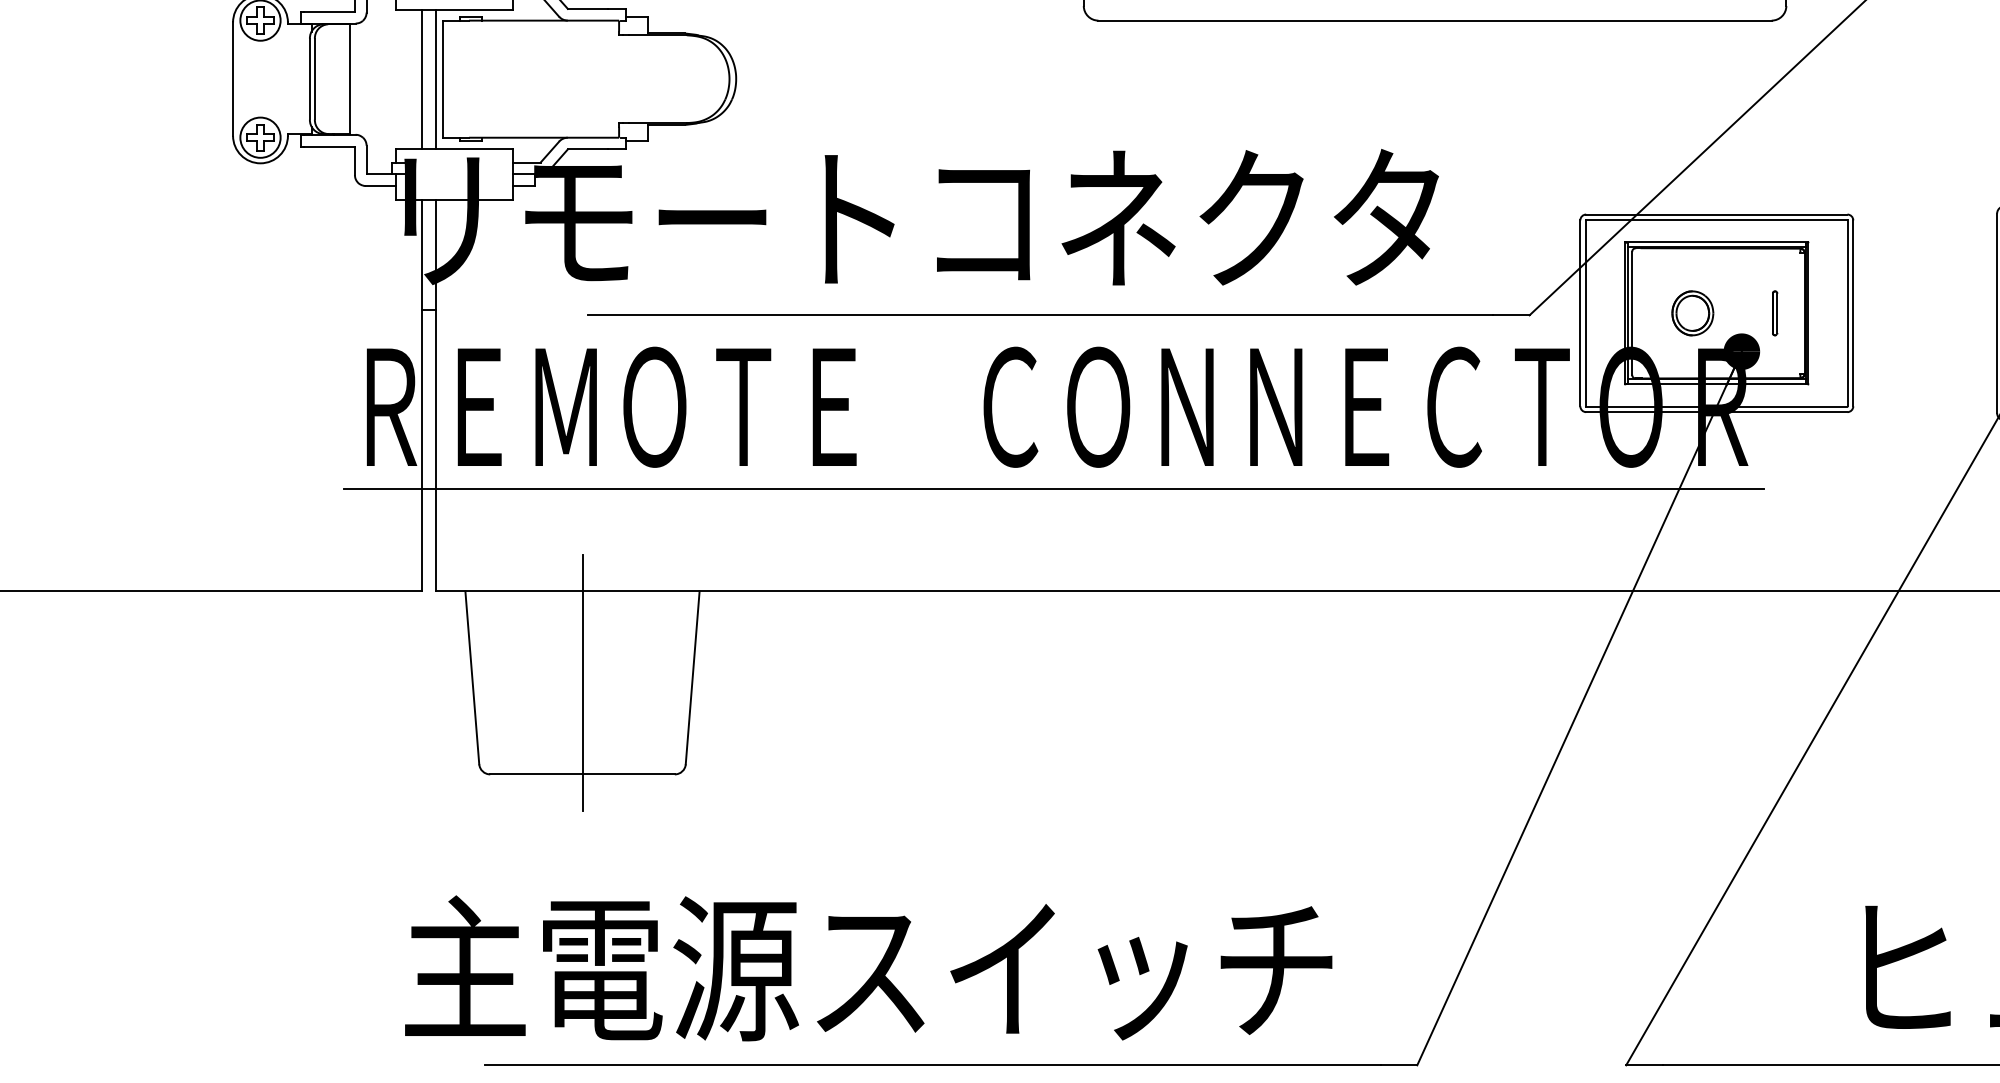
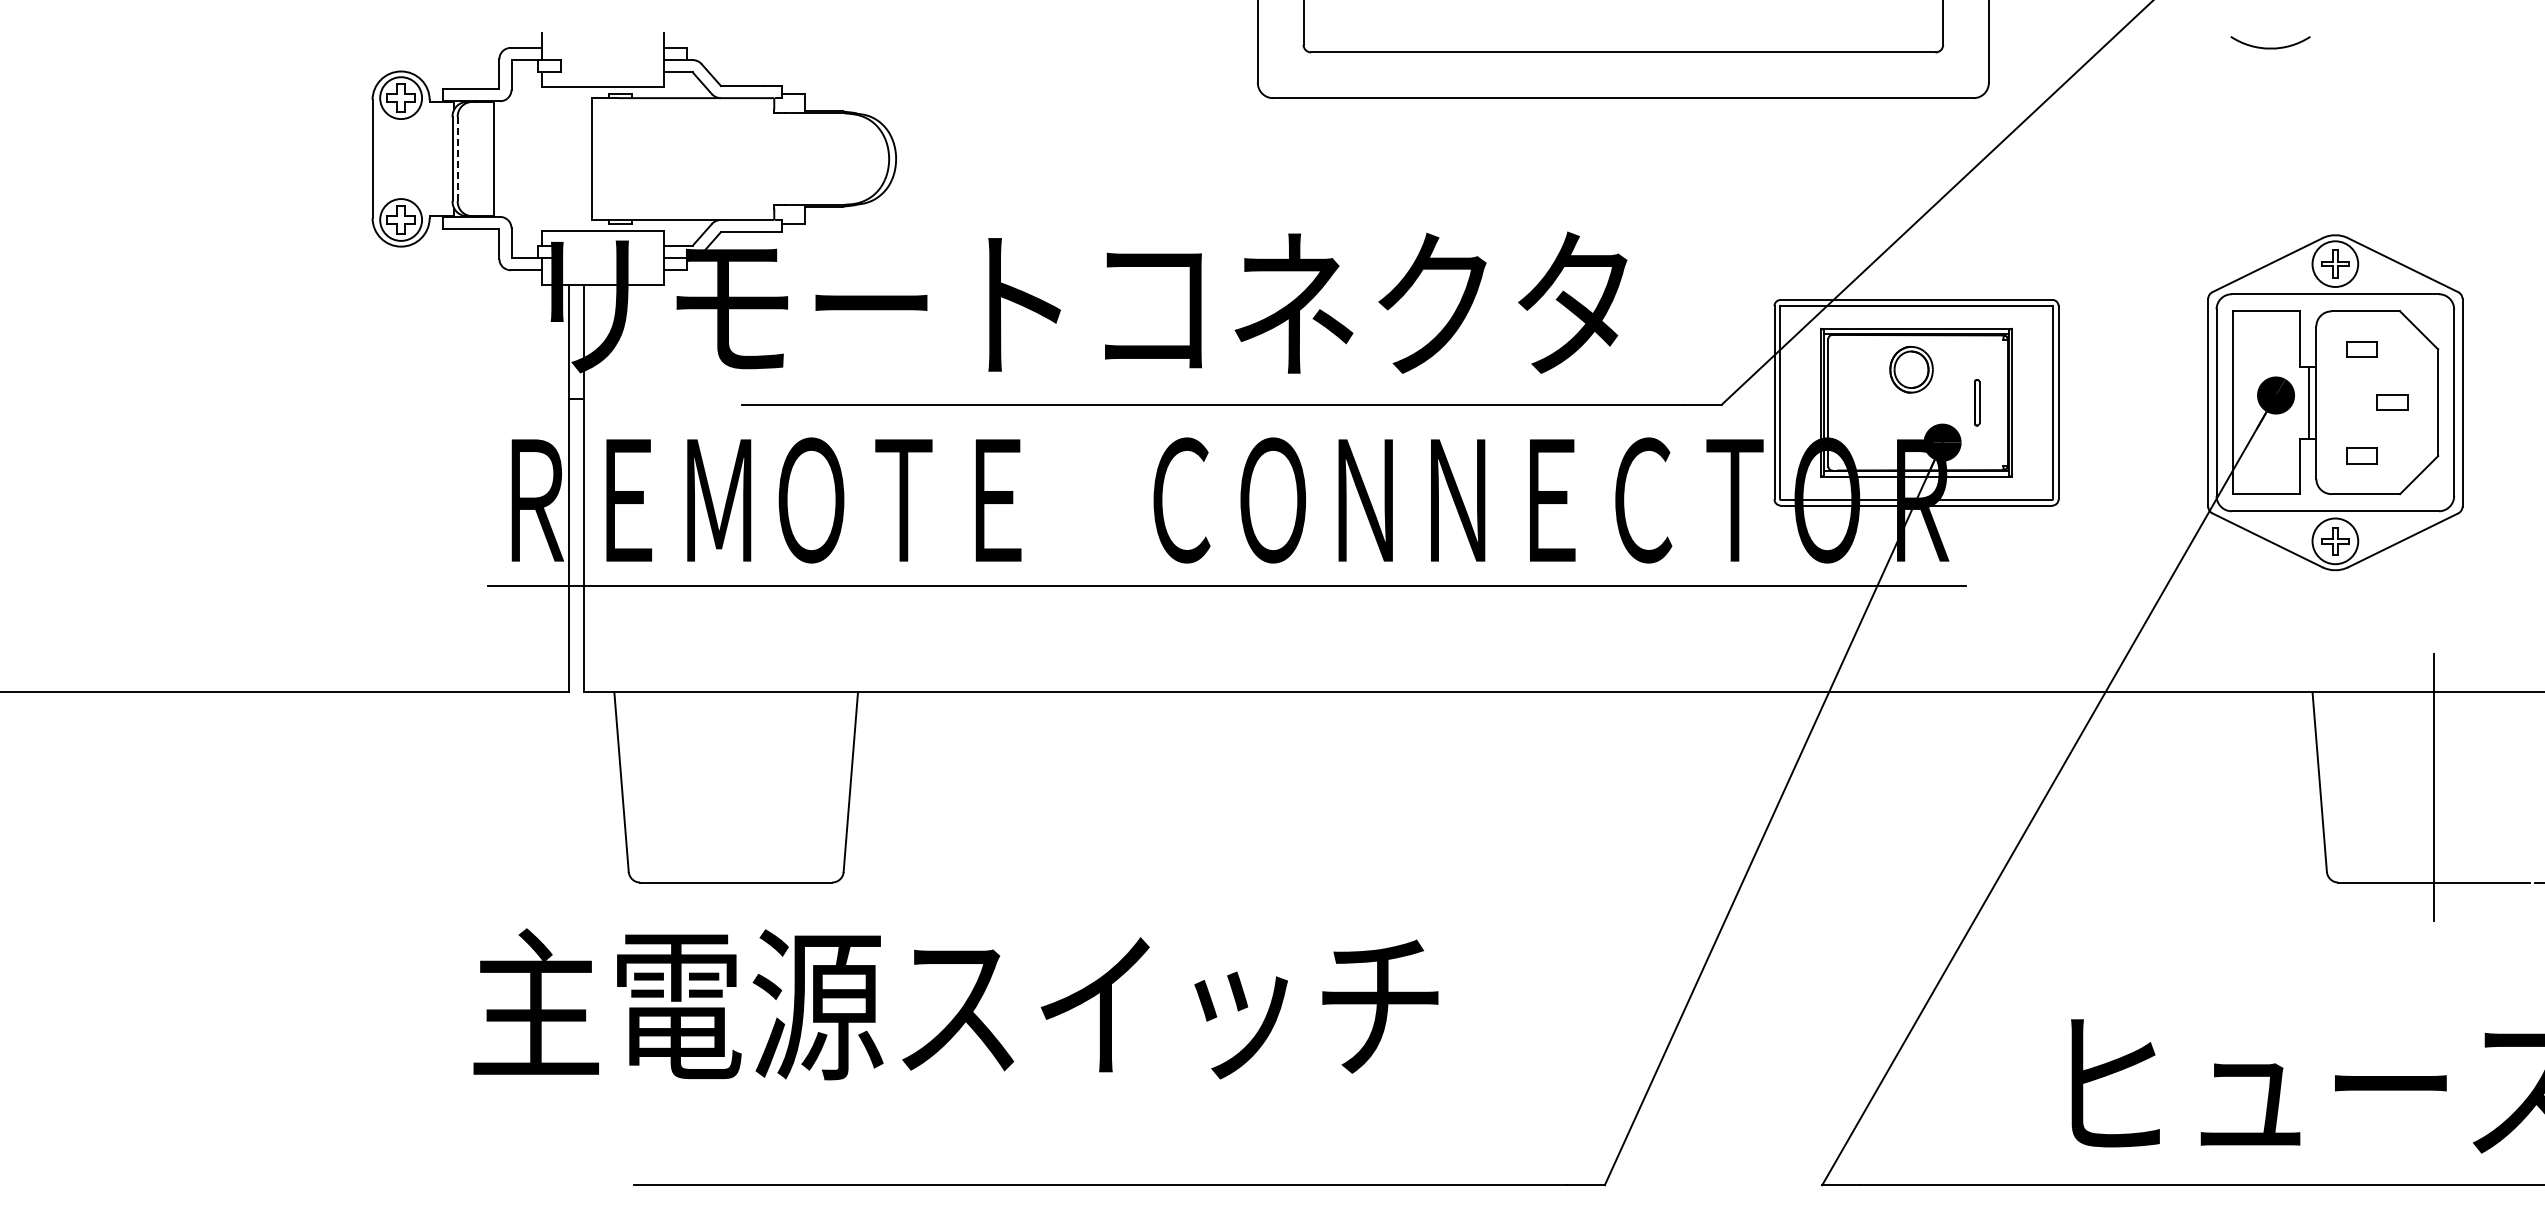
line: (421, 78) -> (568, 158), removed
line: (435, 78) -> (583, 158), removed
line: (314, 79) -> (457, 159), solid -> dashed
part: (1692, 313) -> (1911, 369), moved
line: (582, 683) -> (736, 787), removed
text: (868, 968) -> (955, 1004), moved

